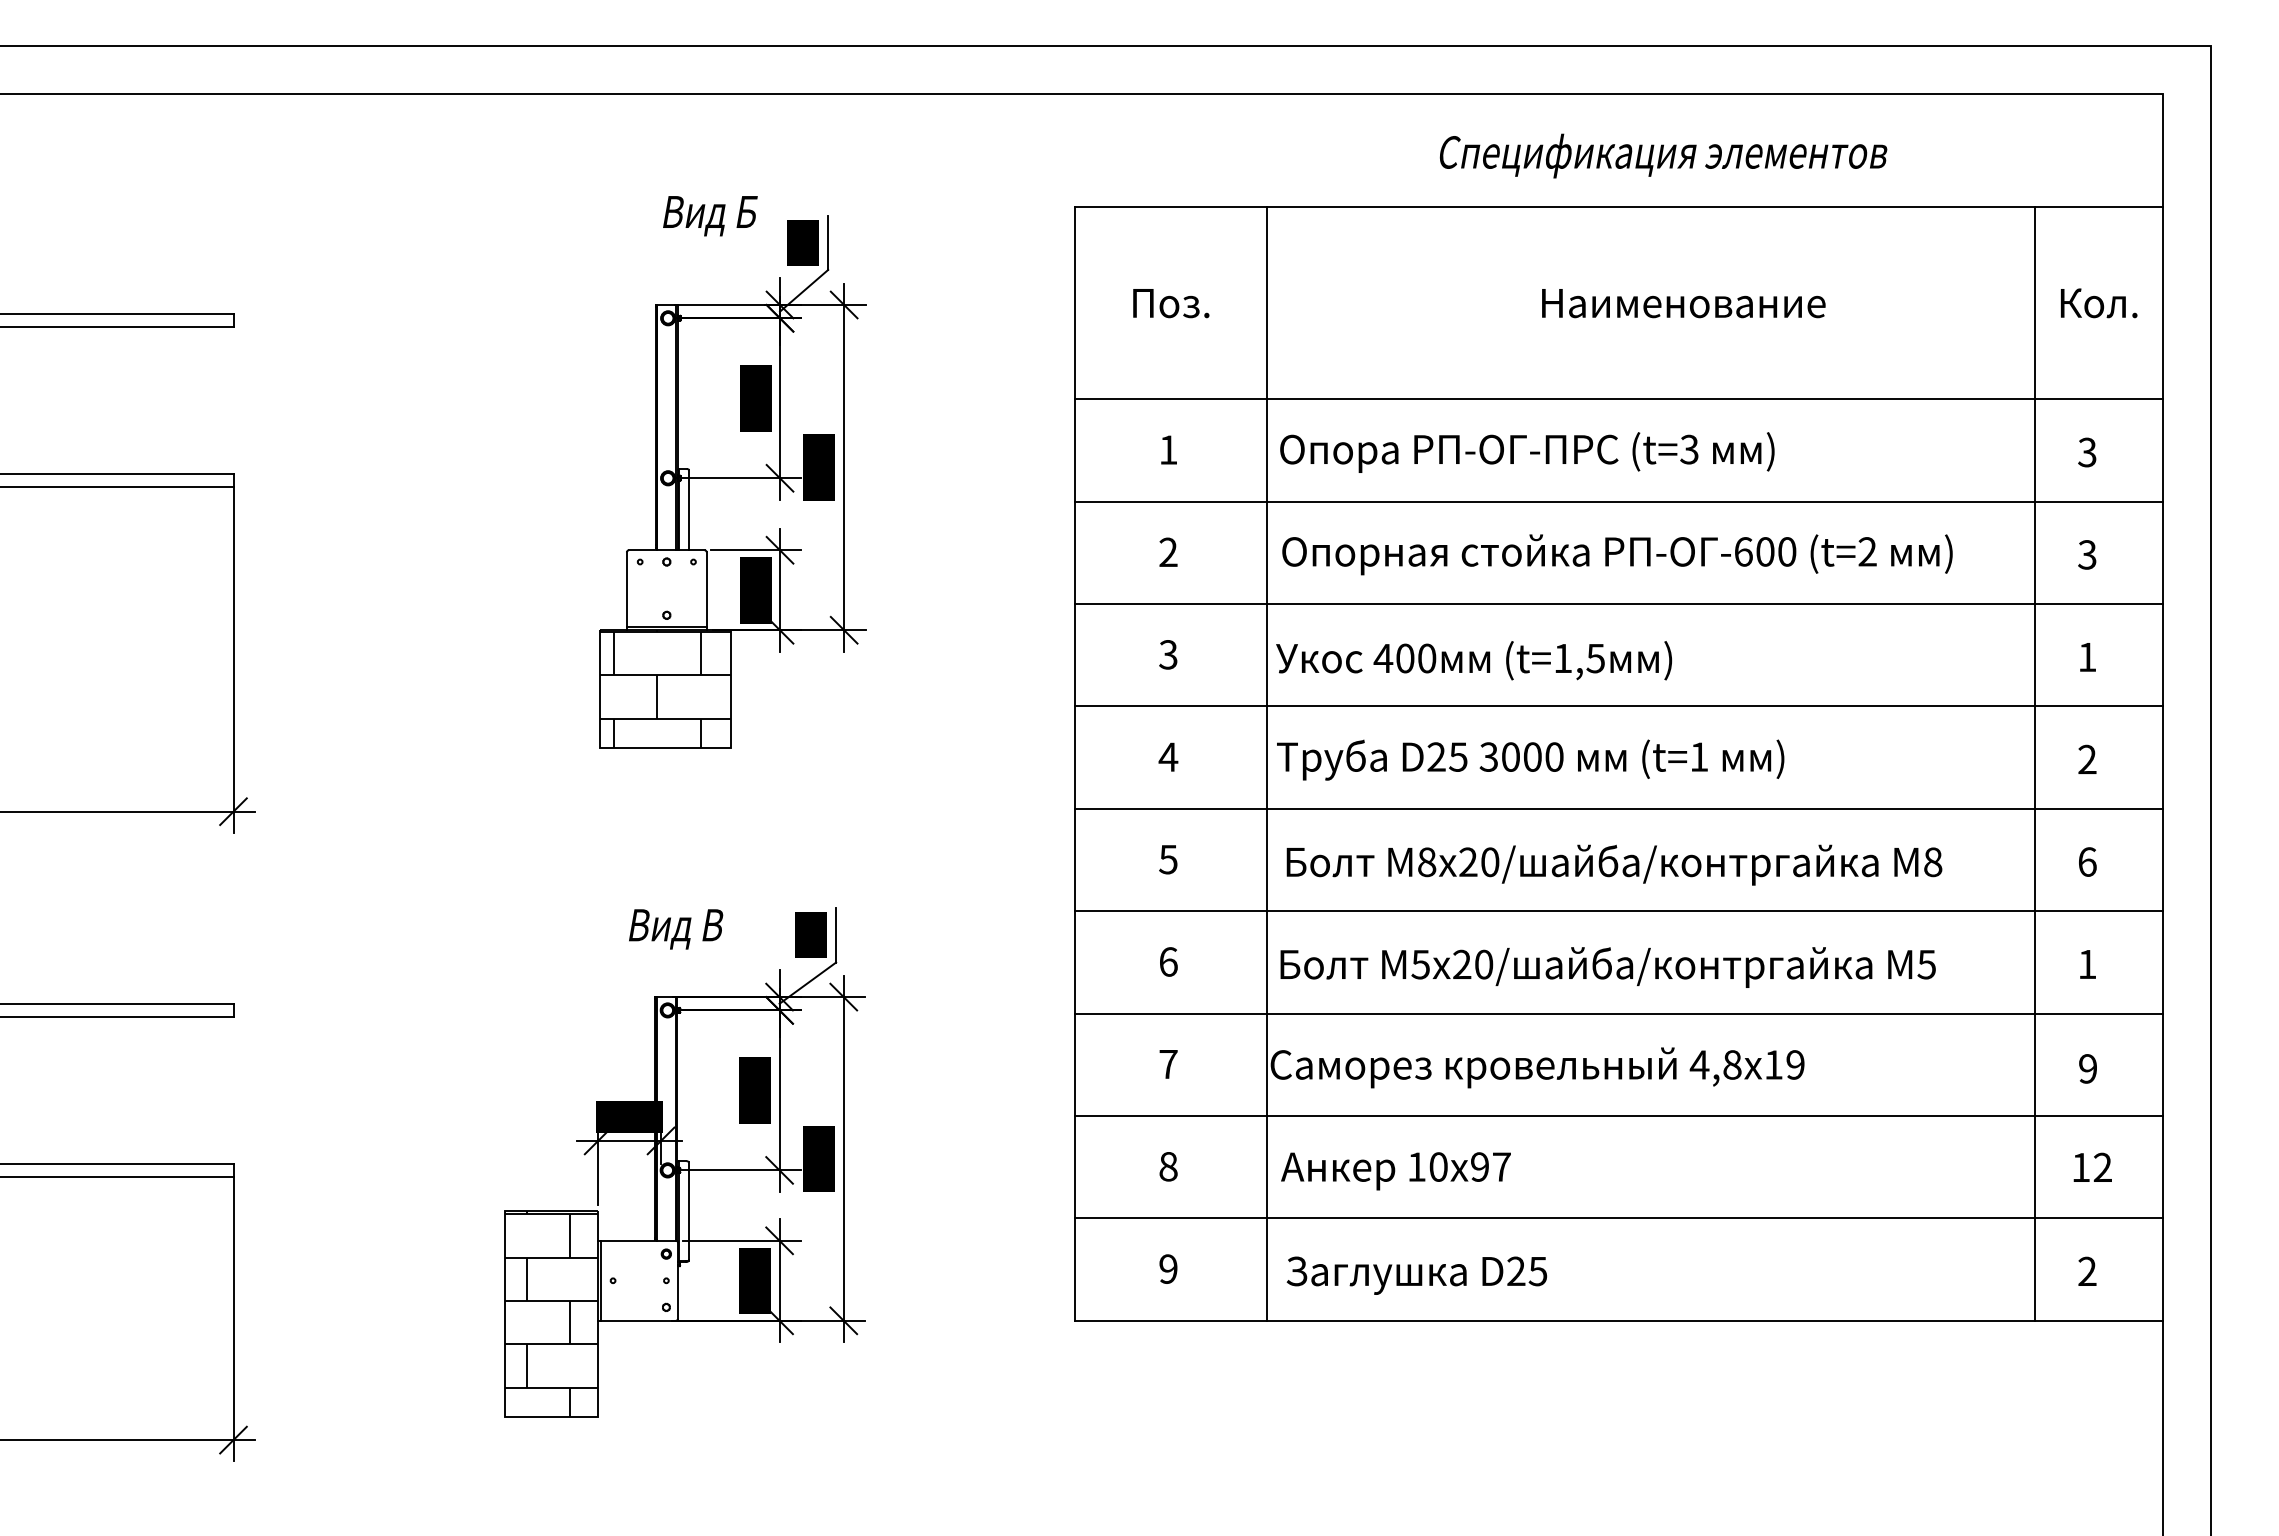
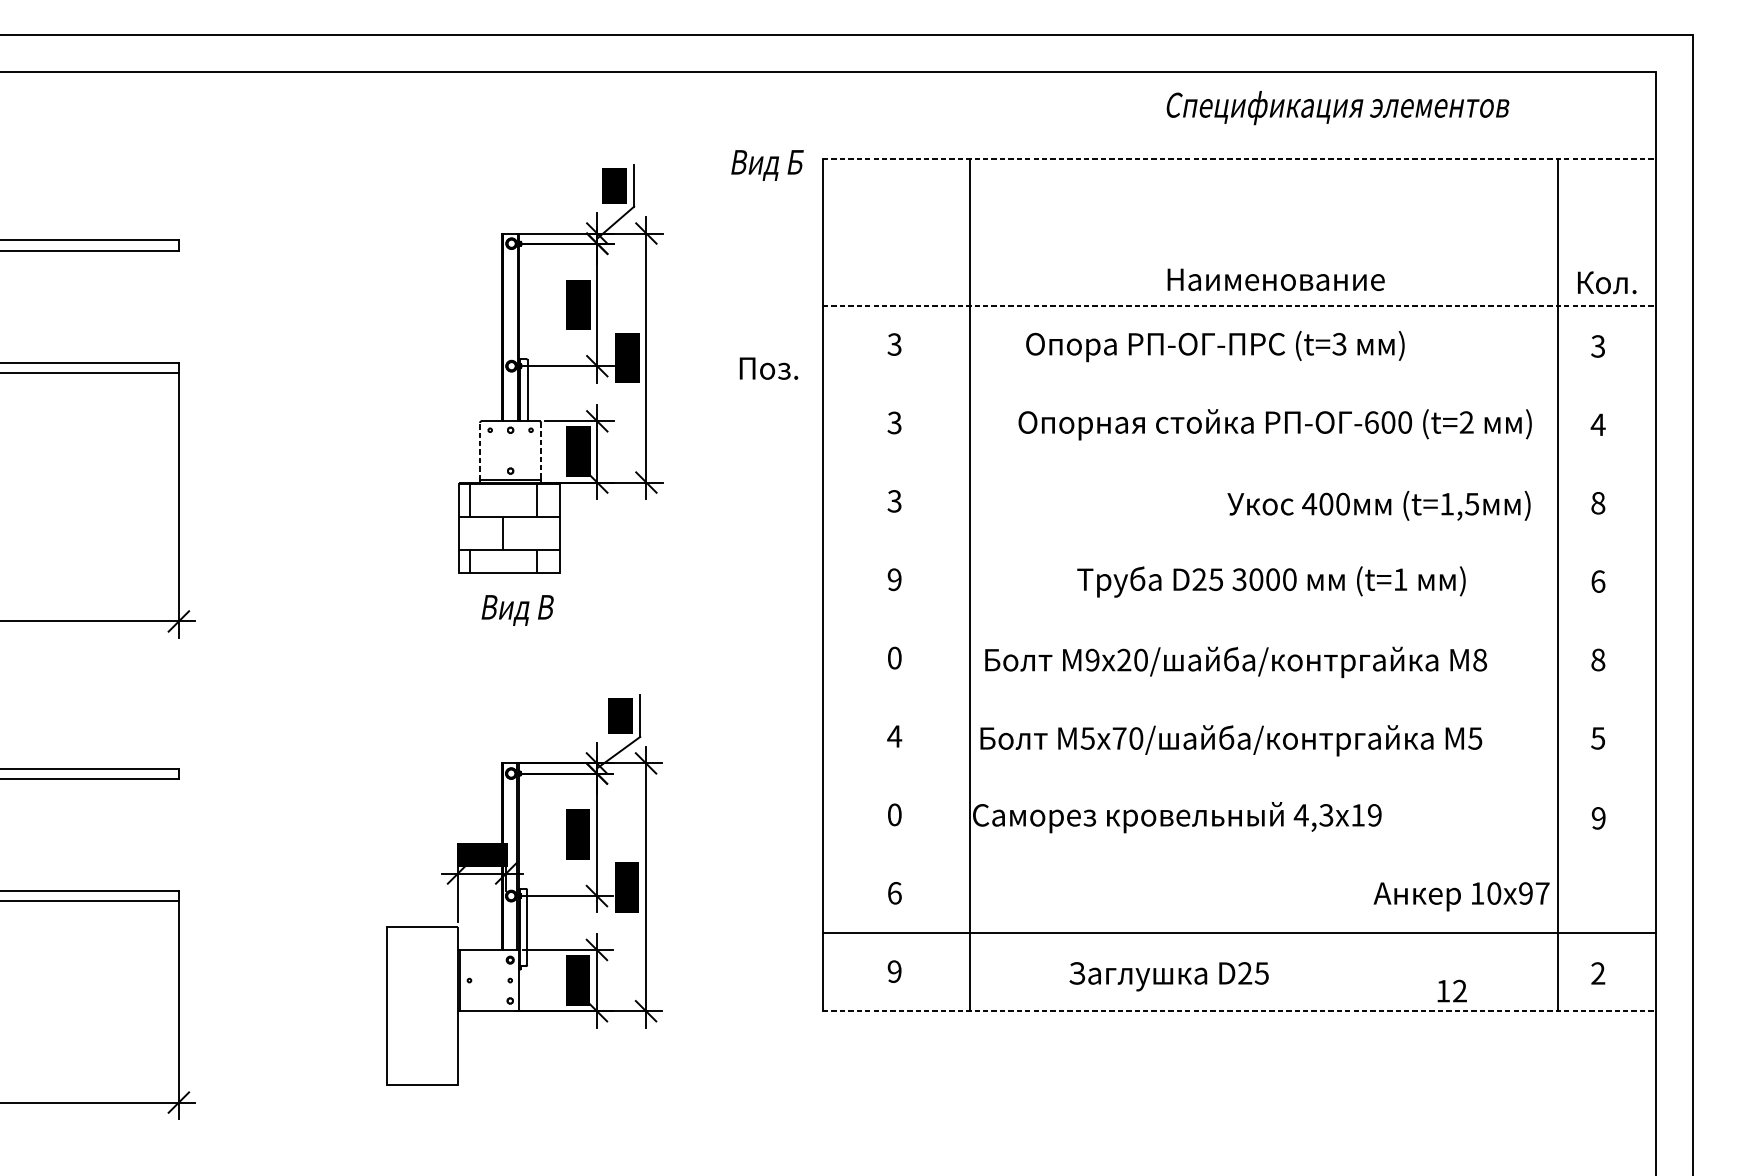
text: (1663, 155) -> (1337, 107), moved
line: (1618, 207) -> (1239, 158), solid -> dashed
text: (710, 216) -> (767, 165), moved
text: (1171, 303) -> (769, 368), moved
text: (1683, 303) -> (1275, 279), moved
text: (2099, 303) -> (1607, 282), moved
line: (1618, 399) -> (1239, 305), solid -> dashed
text: (1168, 449) -> (894, 344), 1 -> 3
text: (1527, 452) -> (1215, 346), moved
line: (1618, 501) -> (1239, 383), removed
text: (1168, 552) -> (894, 423), 2 -> 3
text: (1617, 554) -> (1275, 424), moved
text: (2087, 554) -> (1598, 424), 3 -> 4
line: (626, 589) -> (479, 451), solid -> dashed
line: (706, 590) -> (540, 452), solid -> dashed
line: (1618, 604) -> (1239, 462), removed
text: (2087, 657) -> (1598, 503), 1 -> 8
text: (1474, 660) -> (1379, 505), moved
line: (1618, 706) -> (1239, 540), removed
text: (1168, 757) -> (894, 579), 4 -> 9
text: (1530, 759) -> (1271, 581), moved
text: (2087, 759) -> (1598, 581), 2 -> 6
line: (1618, 808) -> (1239, 619), removed
text: (1168, 859) -> (894, 658), 5 -> 0
text: (2087, 861) -> (1598, 659), 6 -> 8
text: (1427, 862) -> (1092, 660), 8 -> 9
line: (1618, 911) -> (1239, 697), removed
text: (676, 929) -> (518, 610), moved
text: (1168, 961) -> (894, 736), 6 -> 4
text: (1462, 963) -> (1119, 737), 20/ -> 70/
text: (2087, 964) -> (1598, 738), 1 -> 5
line: (1618, 1013) -> (1239, 775), removed
text: (1168, 1064) -> (894, 815), 7 -> 0
text: (1732, 1064) -> (1326, 815), 4,8 -> 4,3
line: (1618, 1116) -> (1239, 854), removed
text: (1168, 1166) -> (894, 893), 8 -> 6
text: (2092, 1166) -> (1452, 990), moved
text: (1395, 1171) -> (1461, 896), moved
text: (1416, 1275) -> (1168, 976), moved
hatch: (551, 1313) -> (422, 1005), removed
line: (1618, 1320) -> (1239, 1010), solid -> dashed

